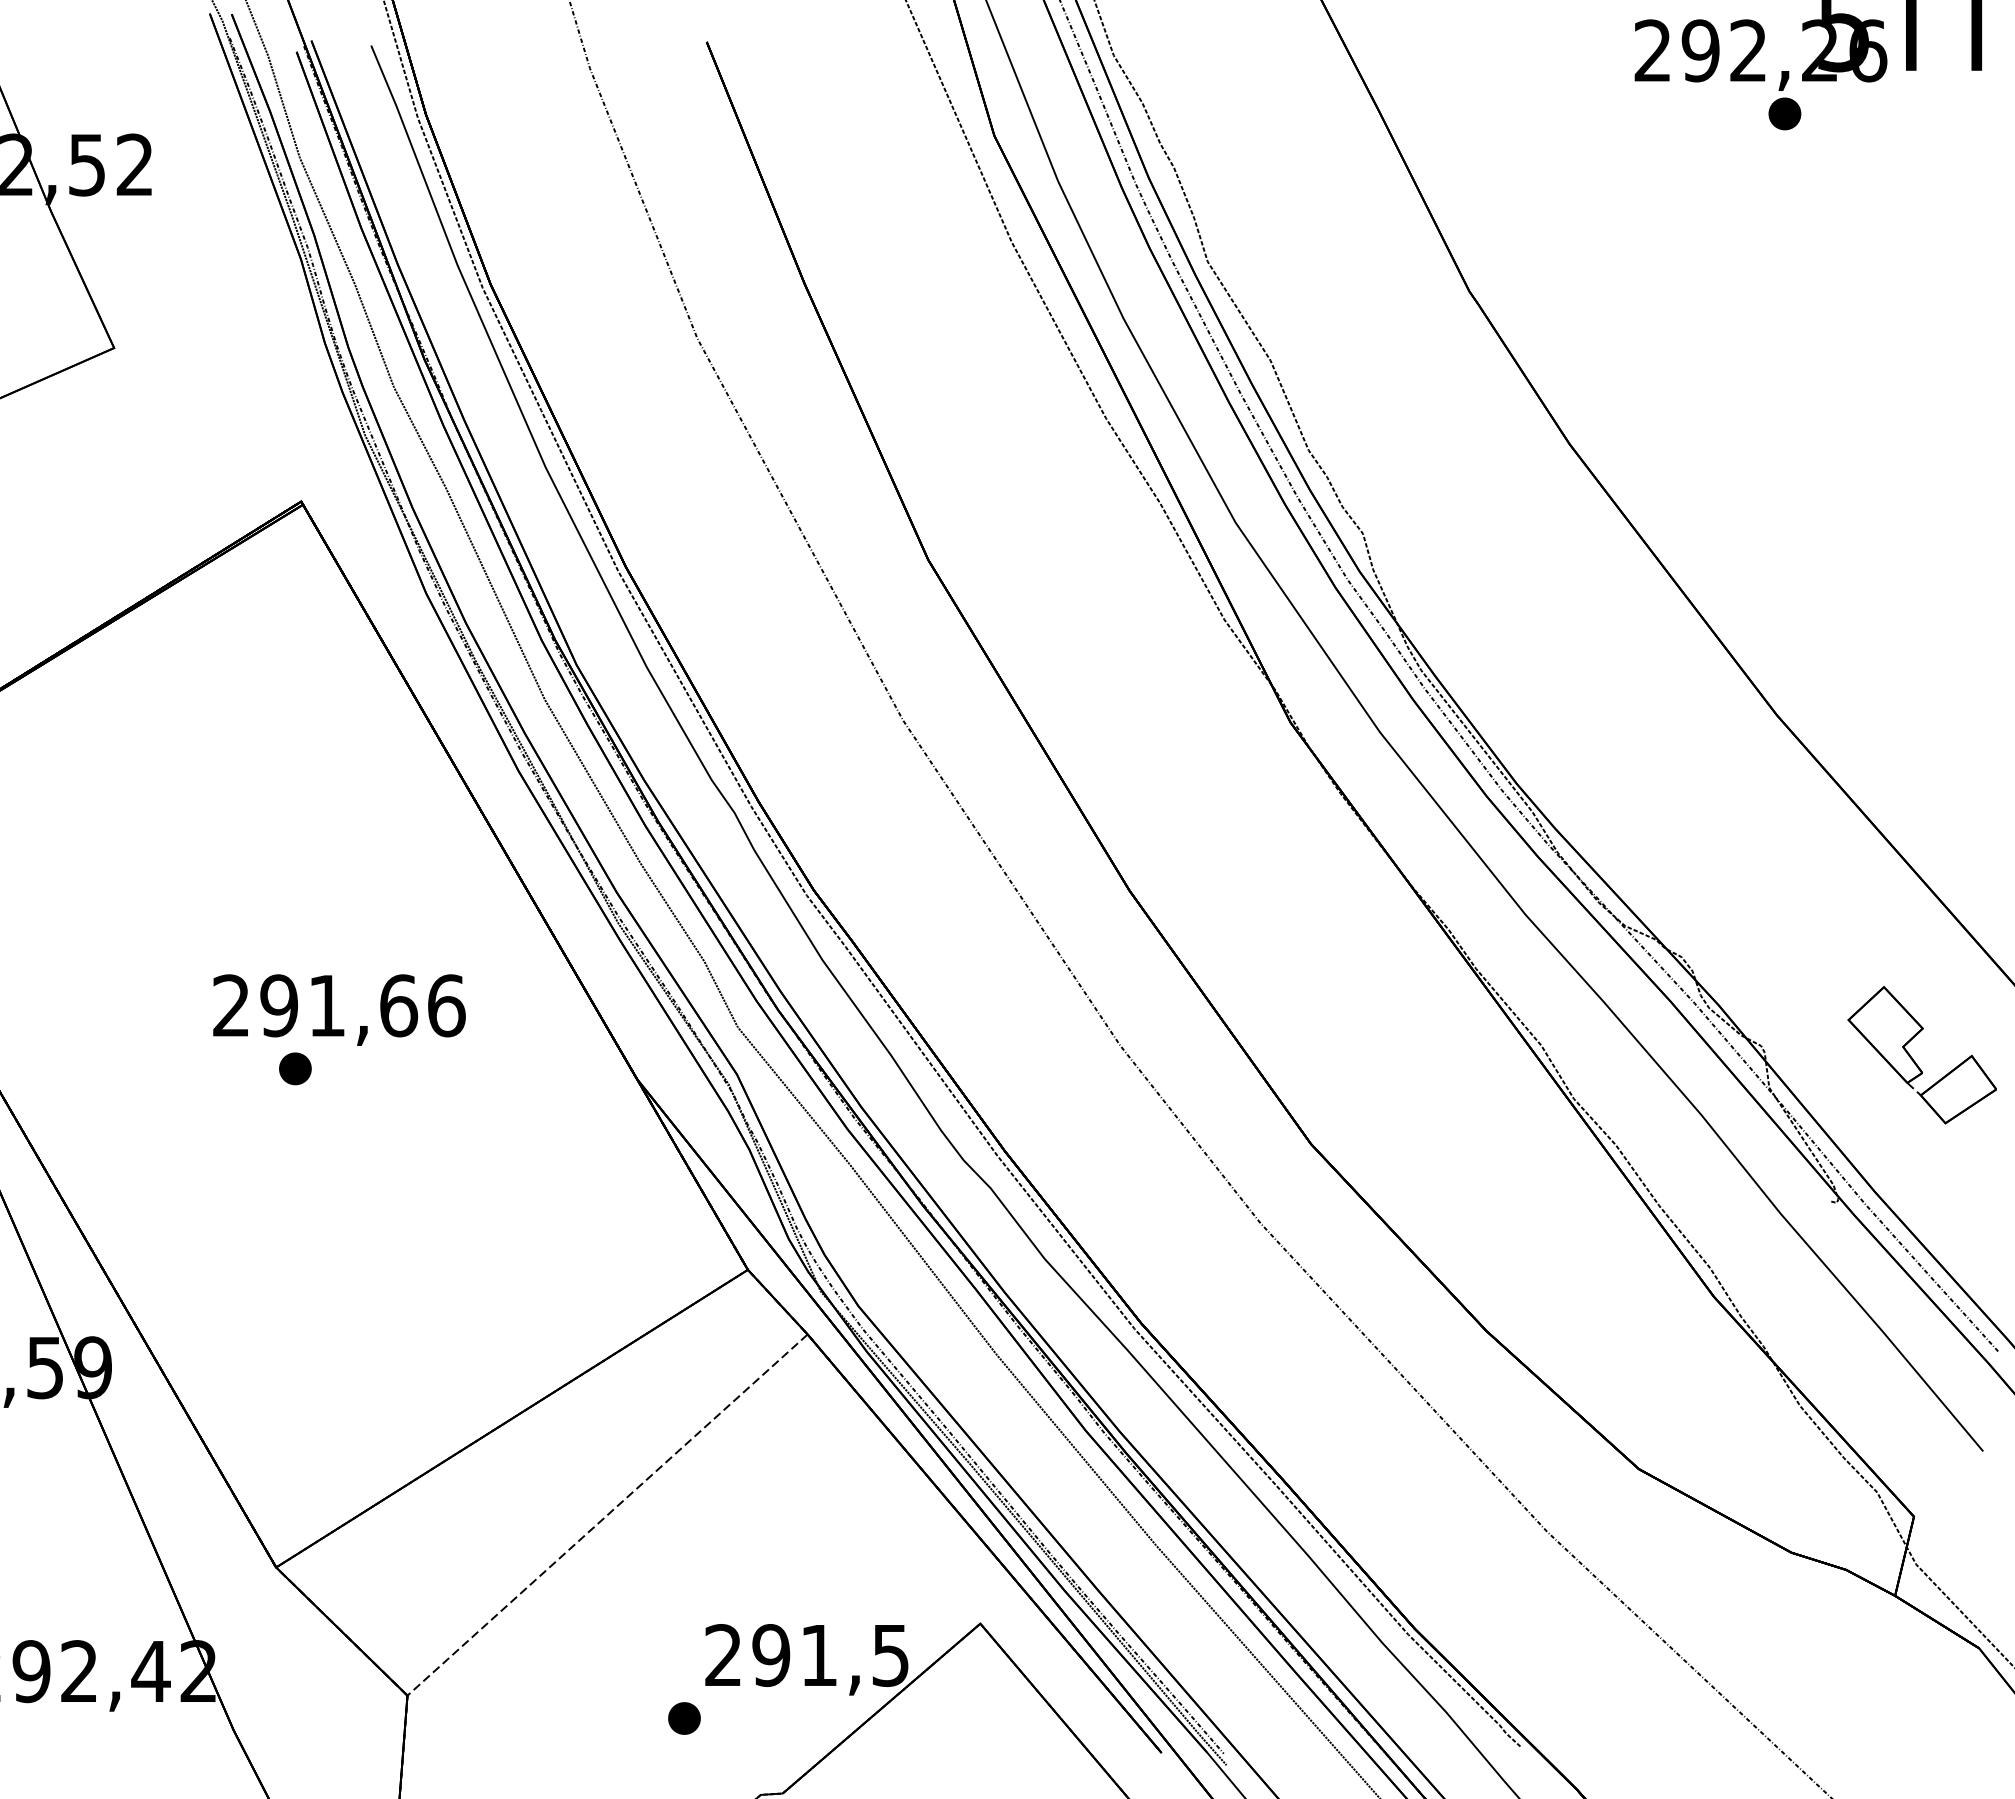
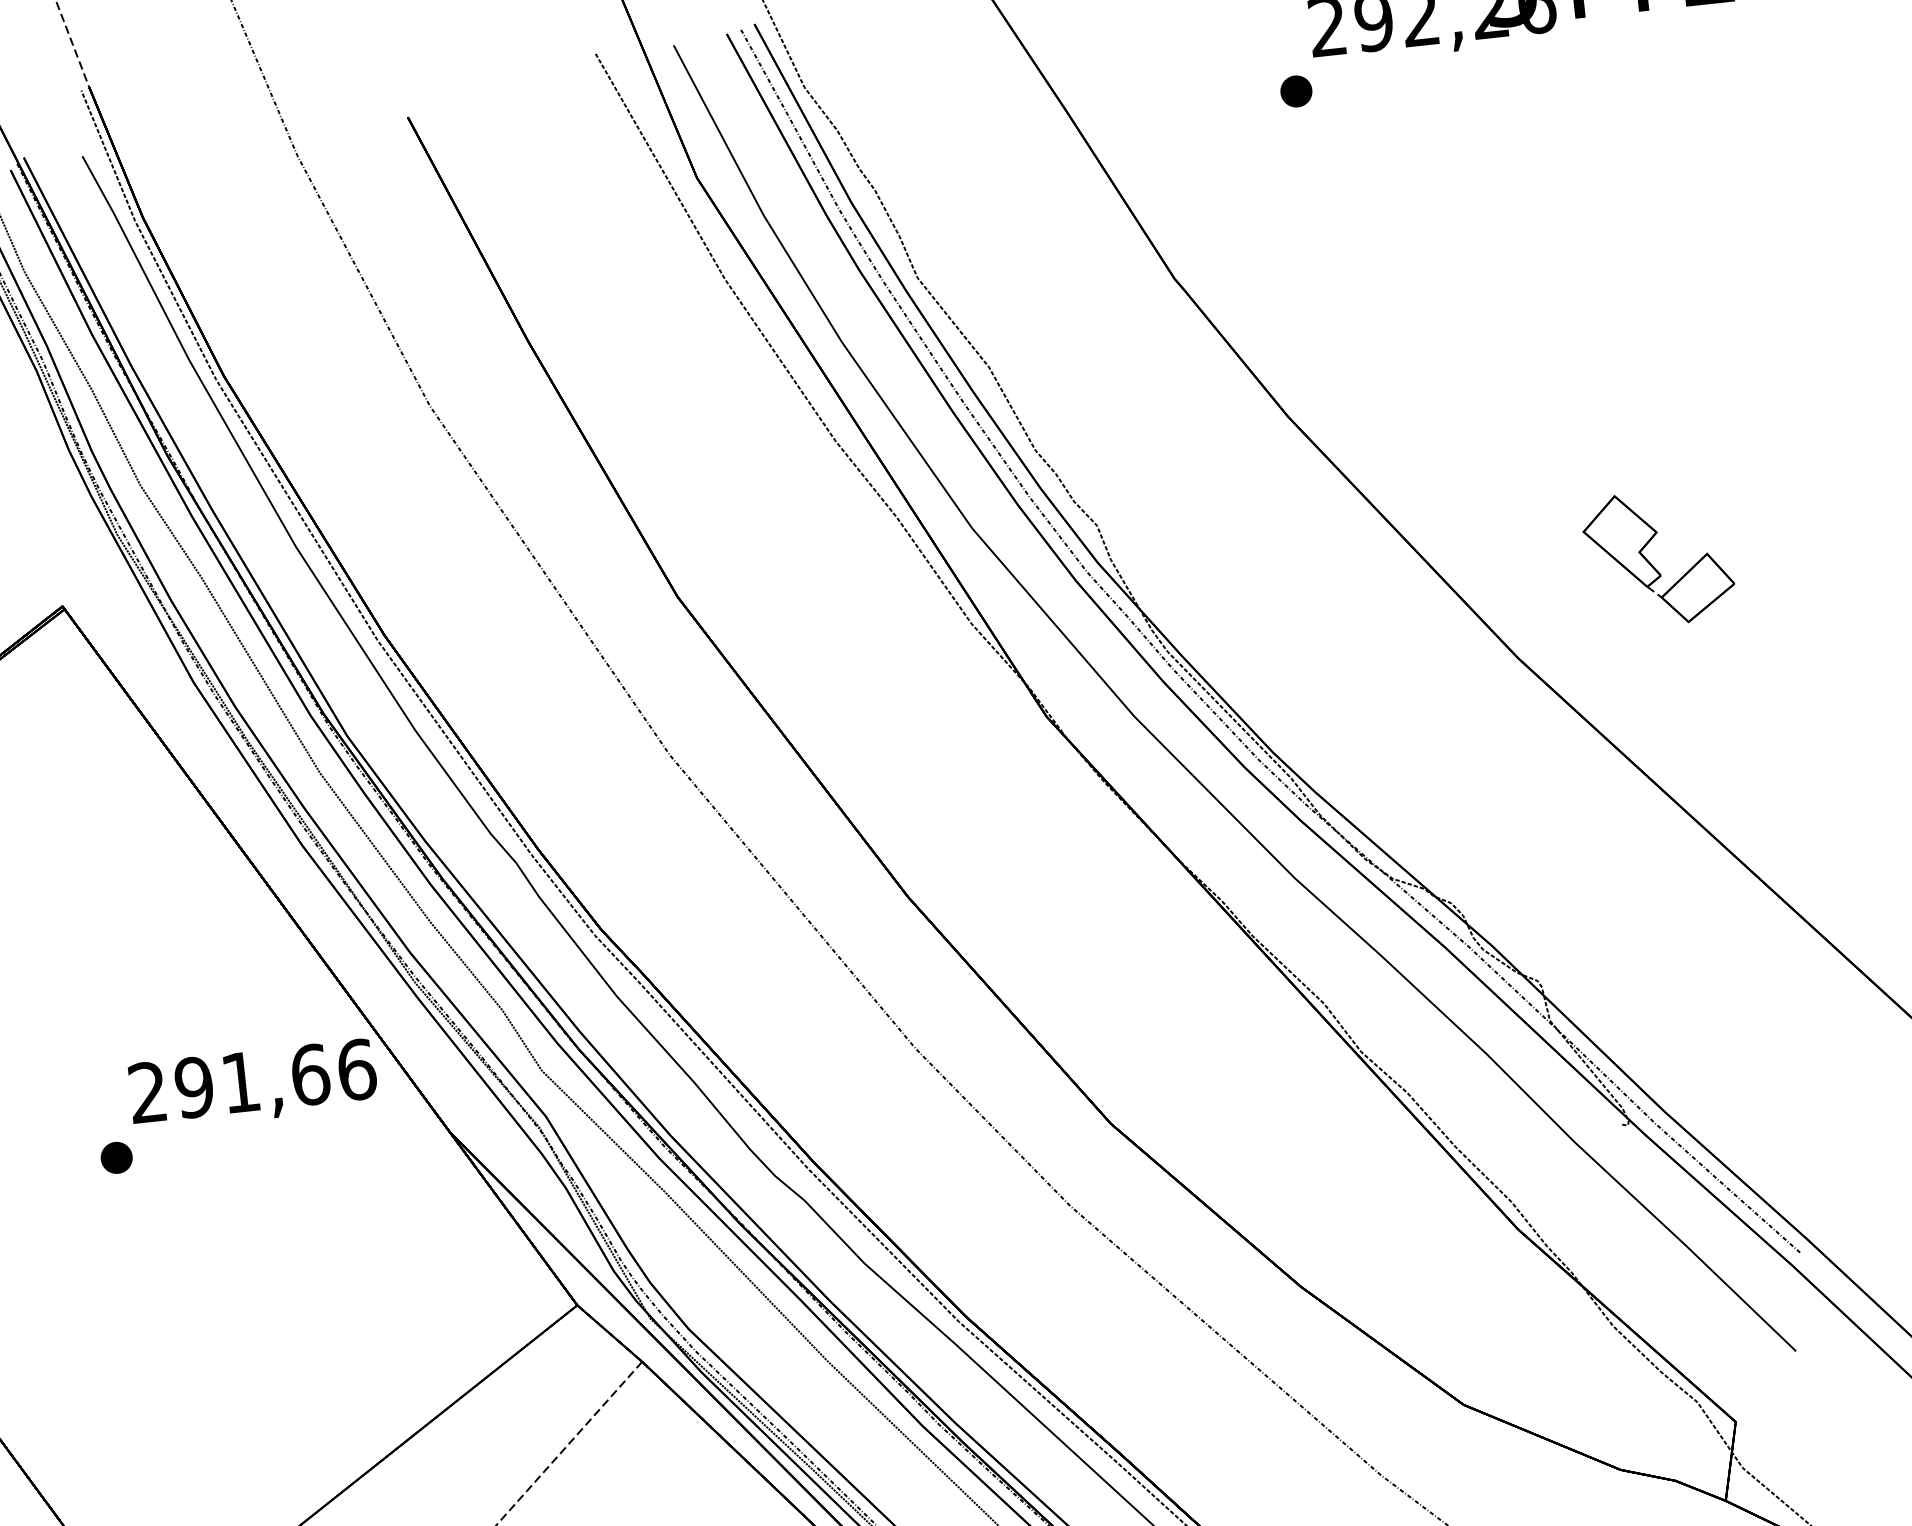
part: (1784, 113) -> (1295, 91), moved
text: (339, 1009) -> (253, 1084), moved
part: (1915, 1061) -> (1653, 565), moved

